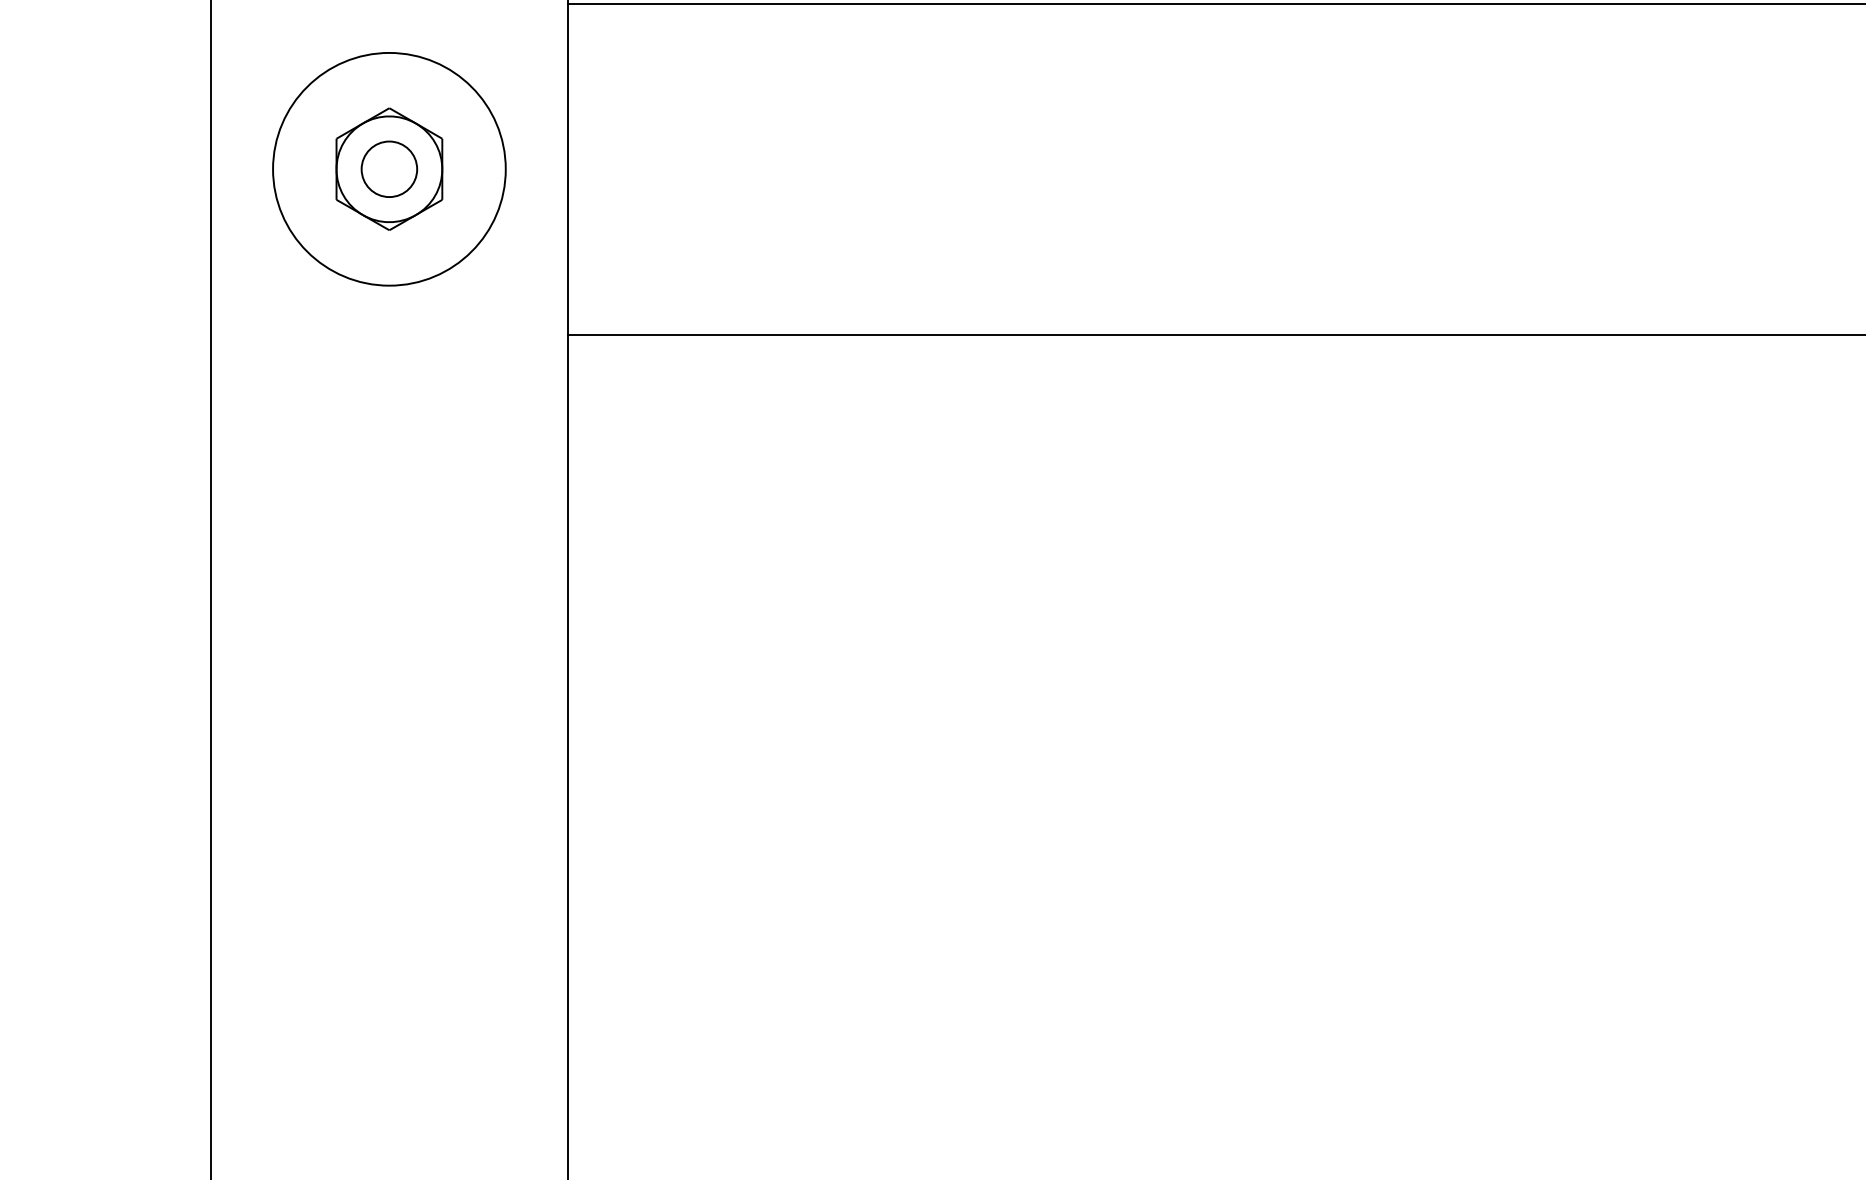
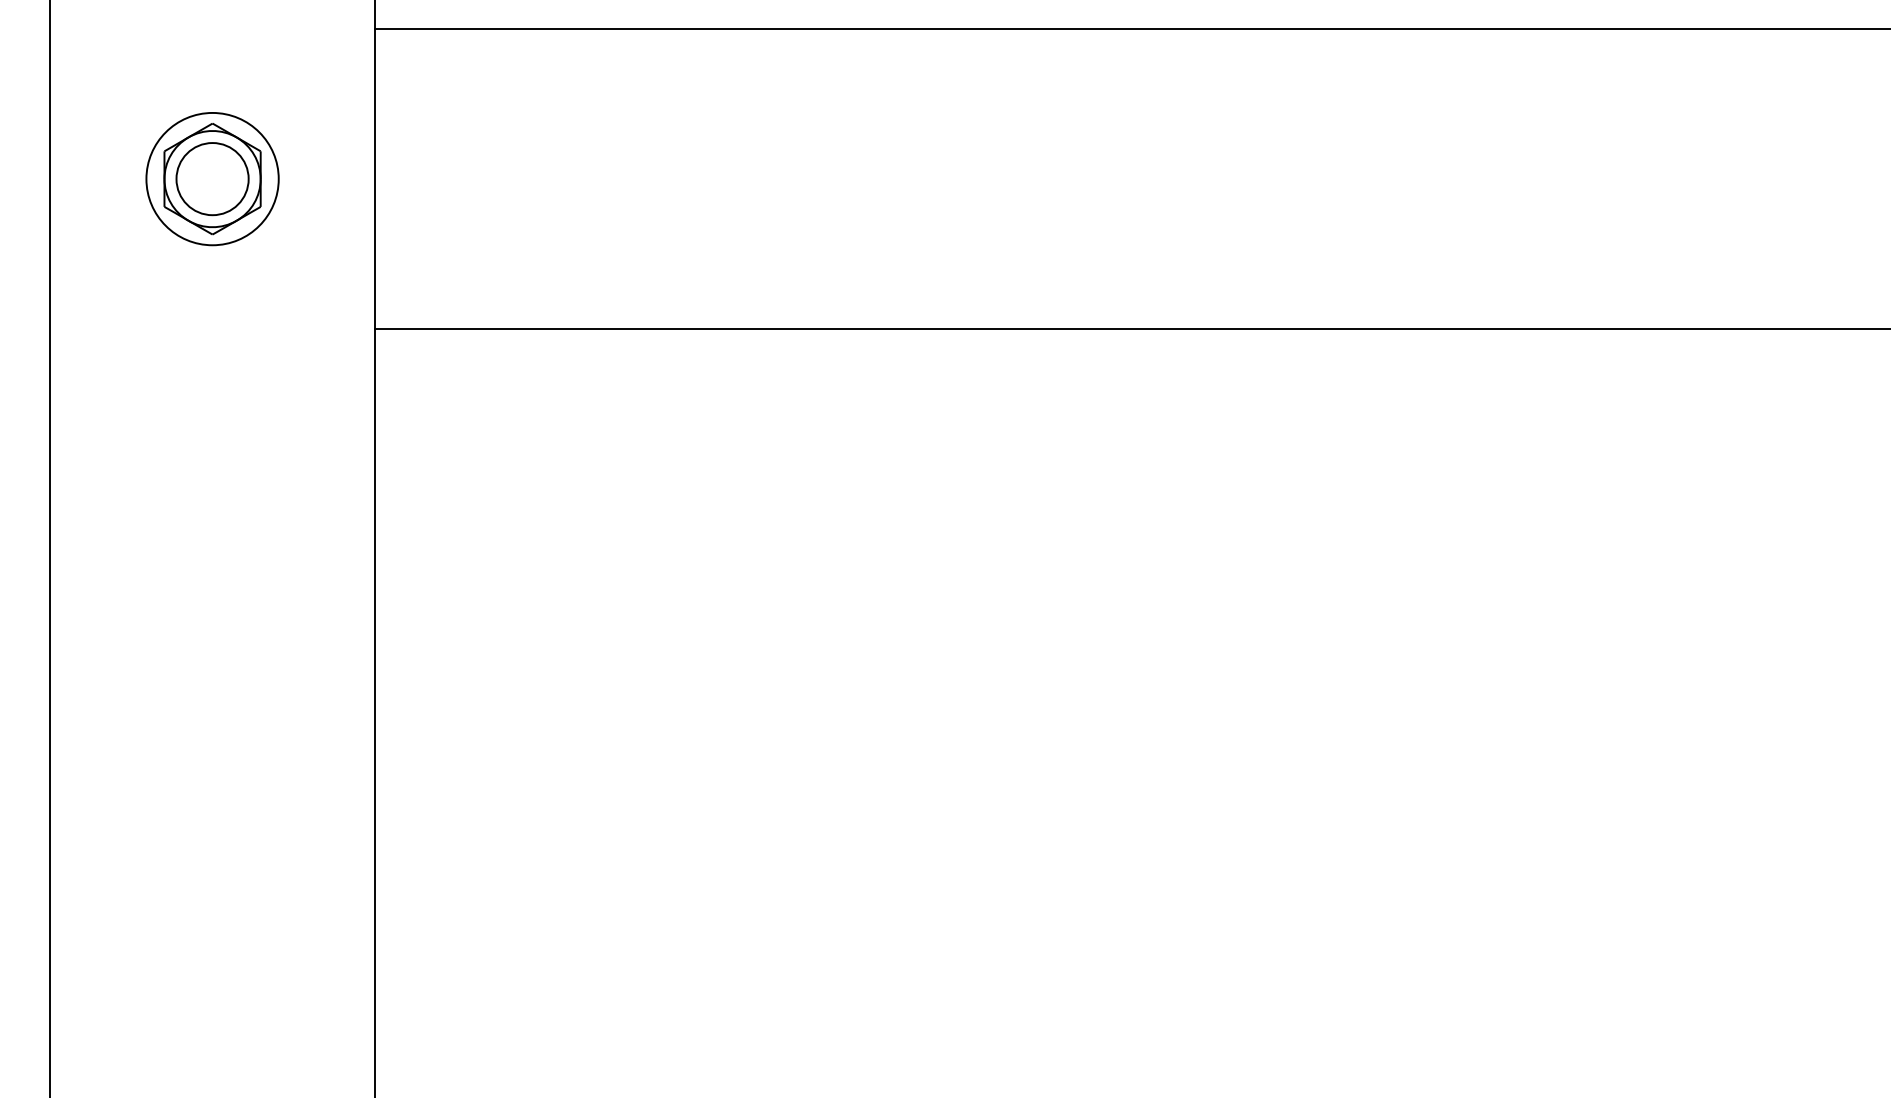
circle: (389, 168) -> (212, 178), size x0.62
circle: (389, 169) -> (212, 179), size x1.43

